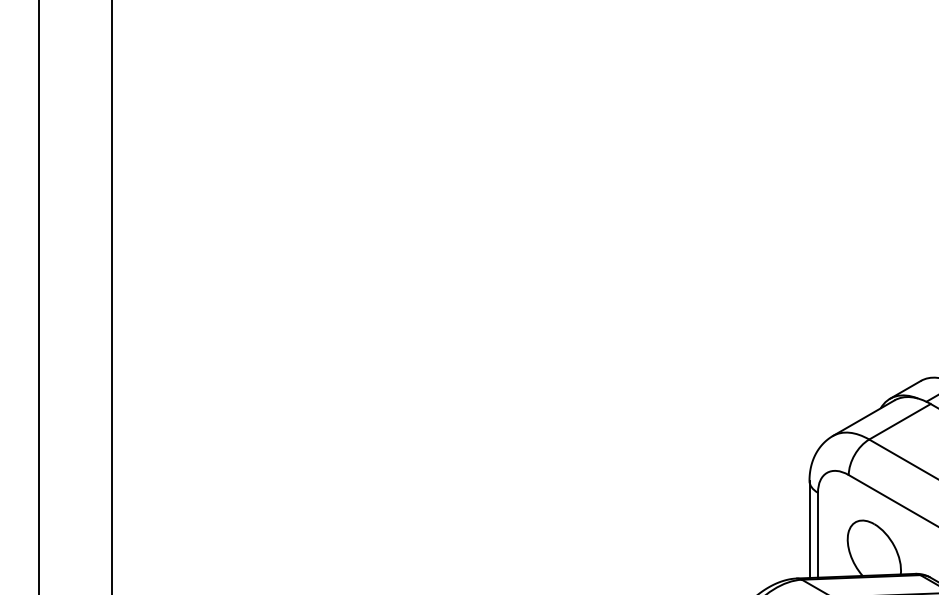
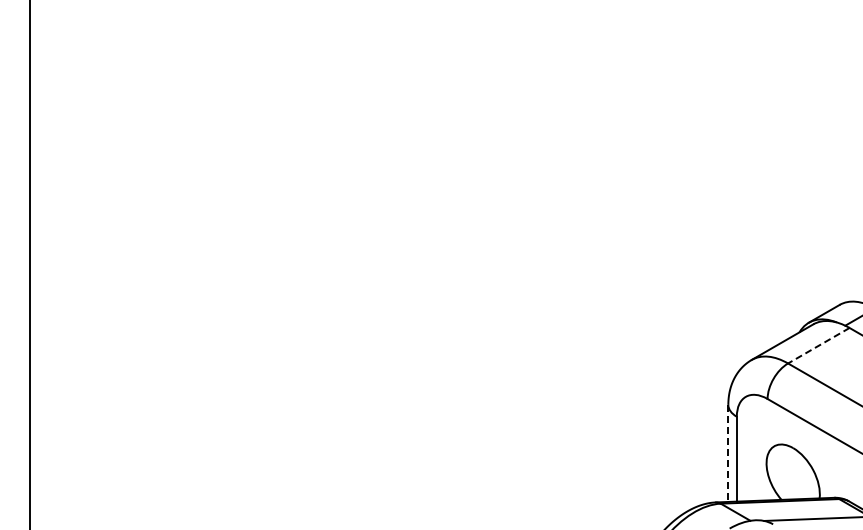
line: (900, 421) -> (819, 345), solid -> dashed
line: (809, 529) -> (728, 453), solid -> dashed

